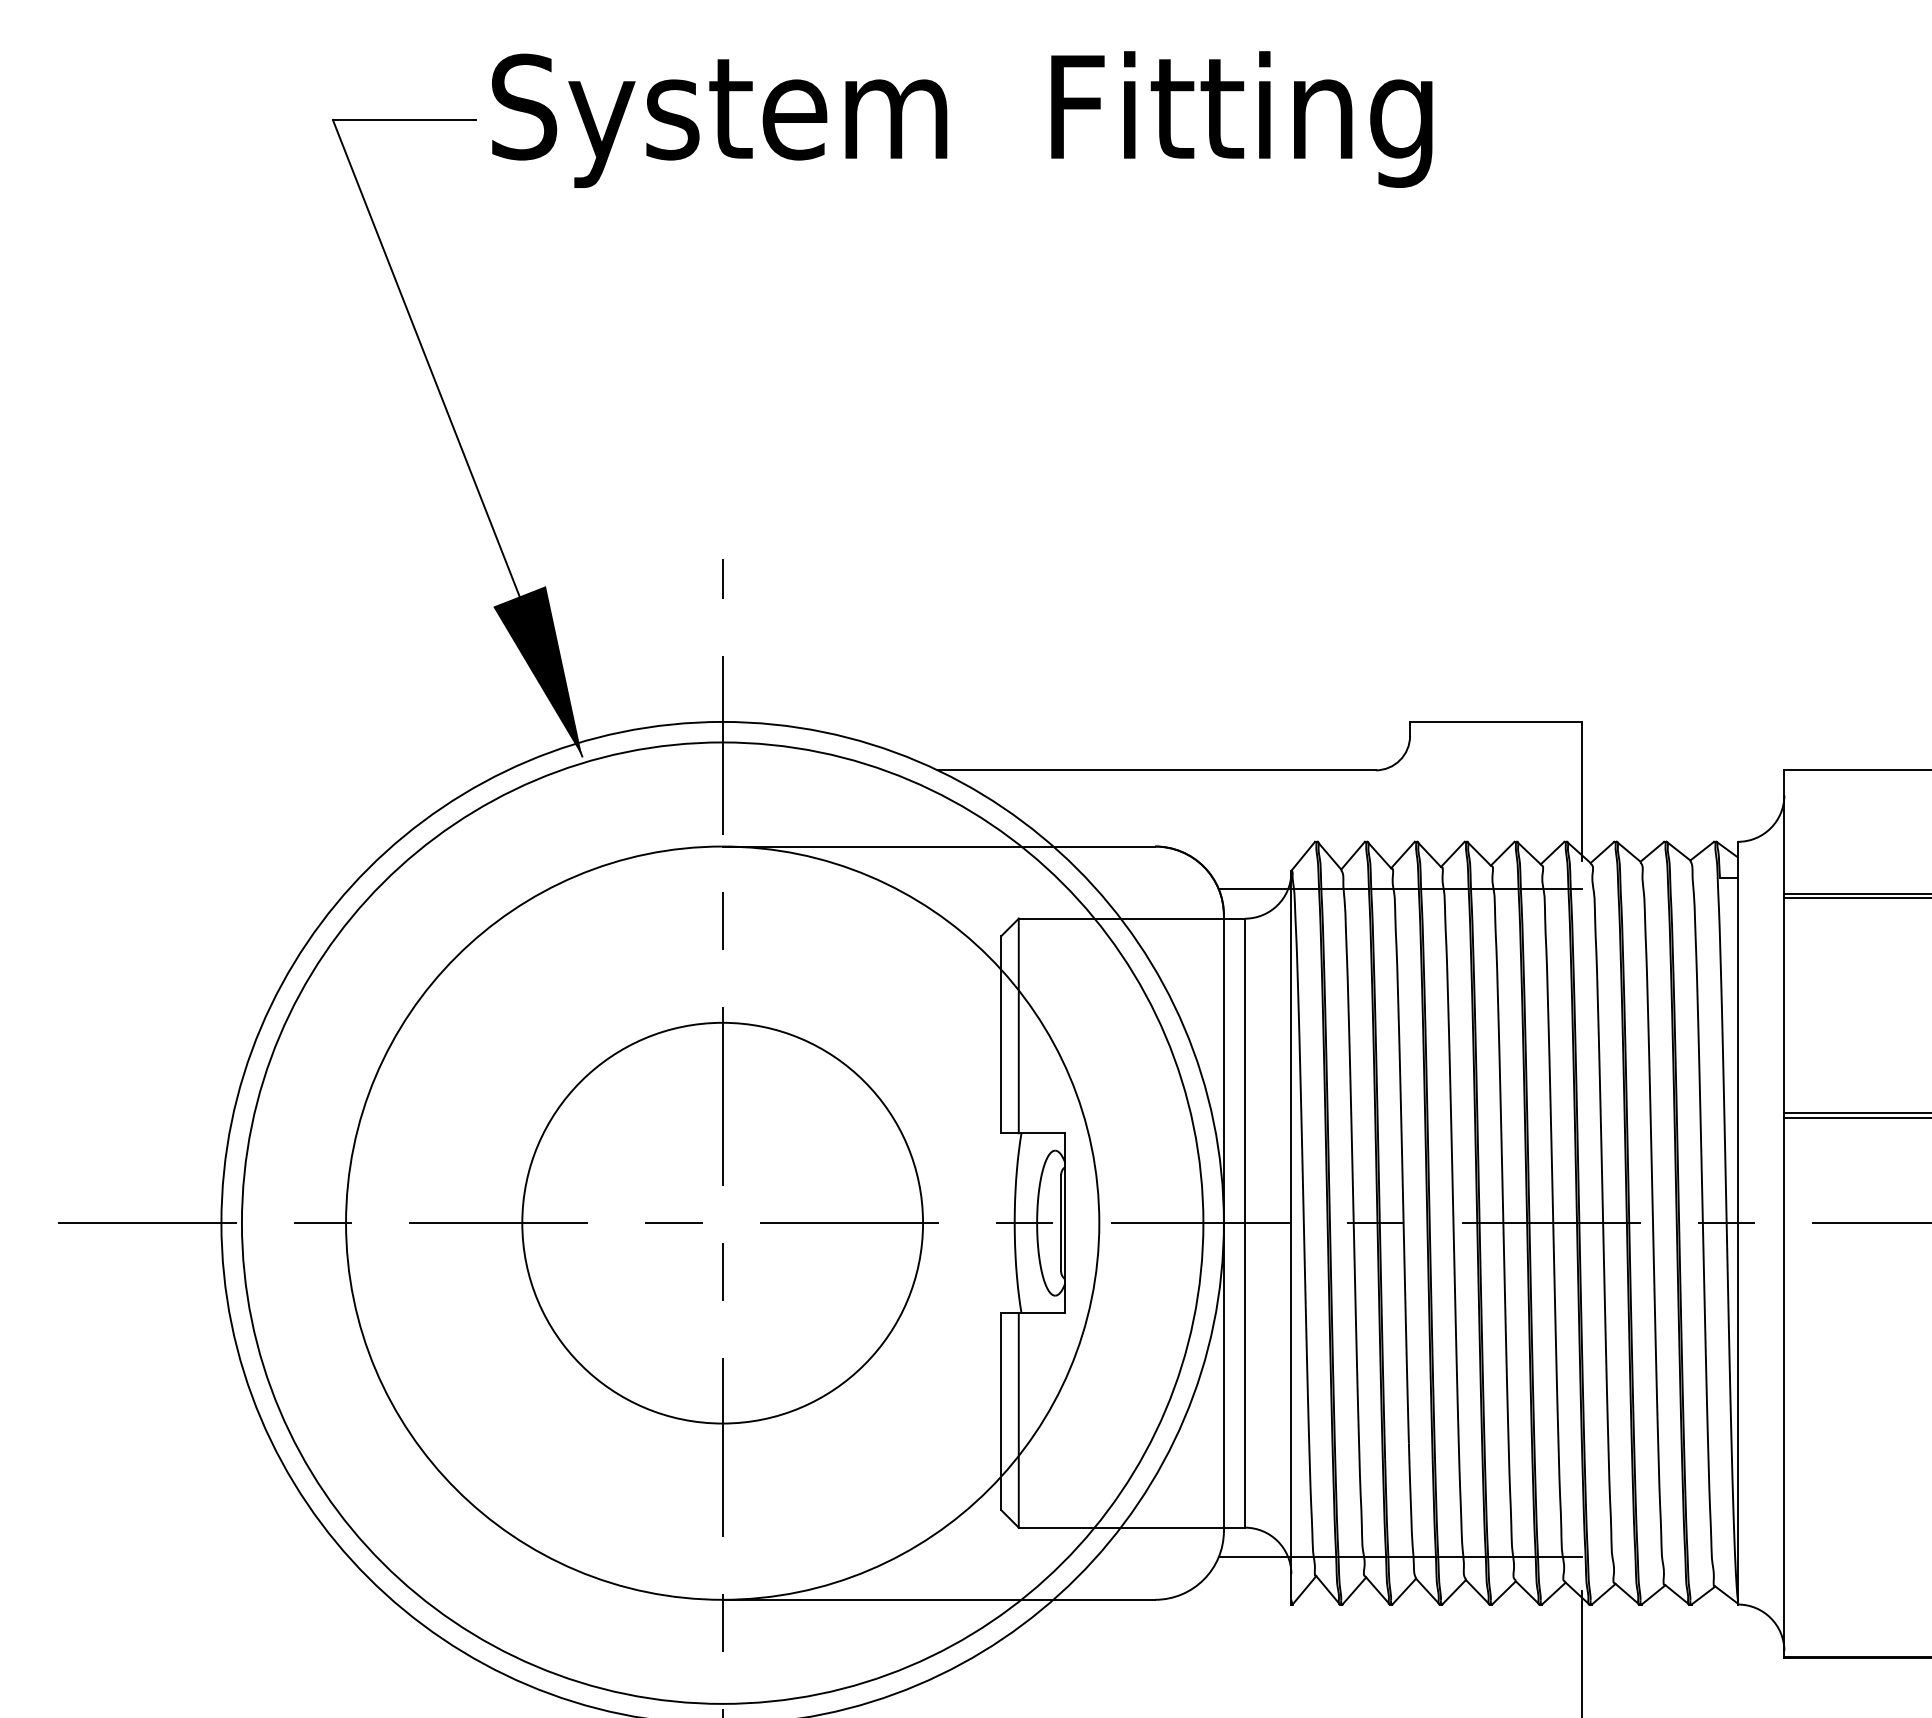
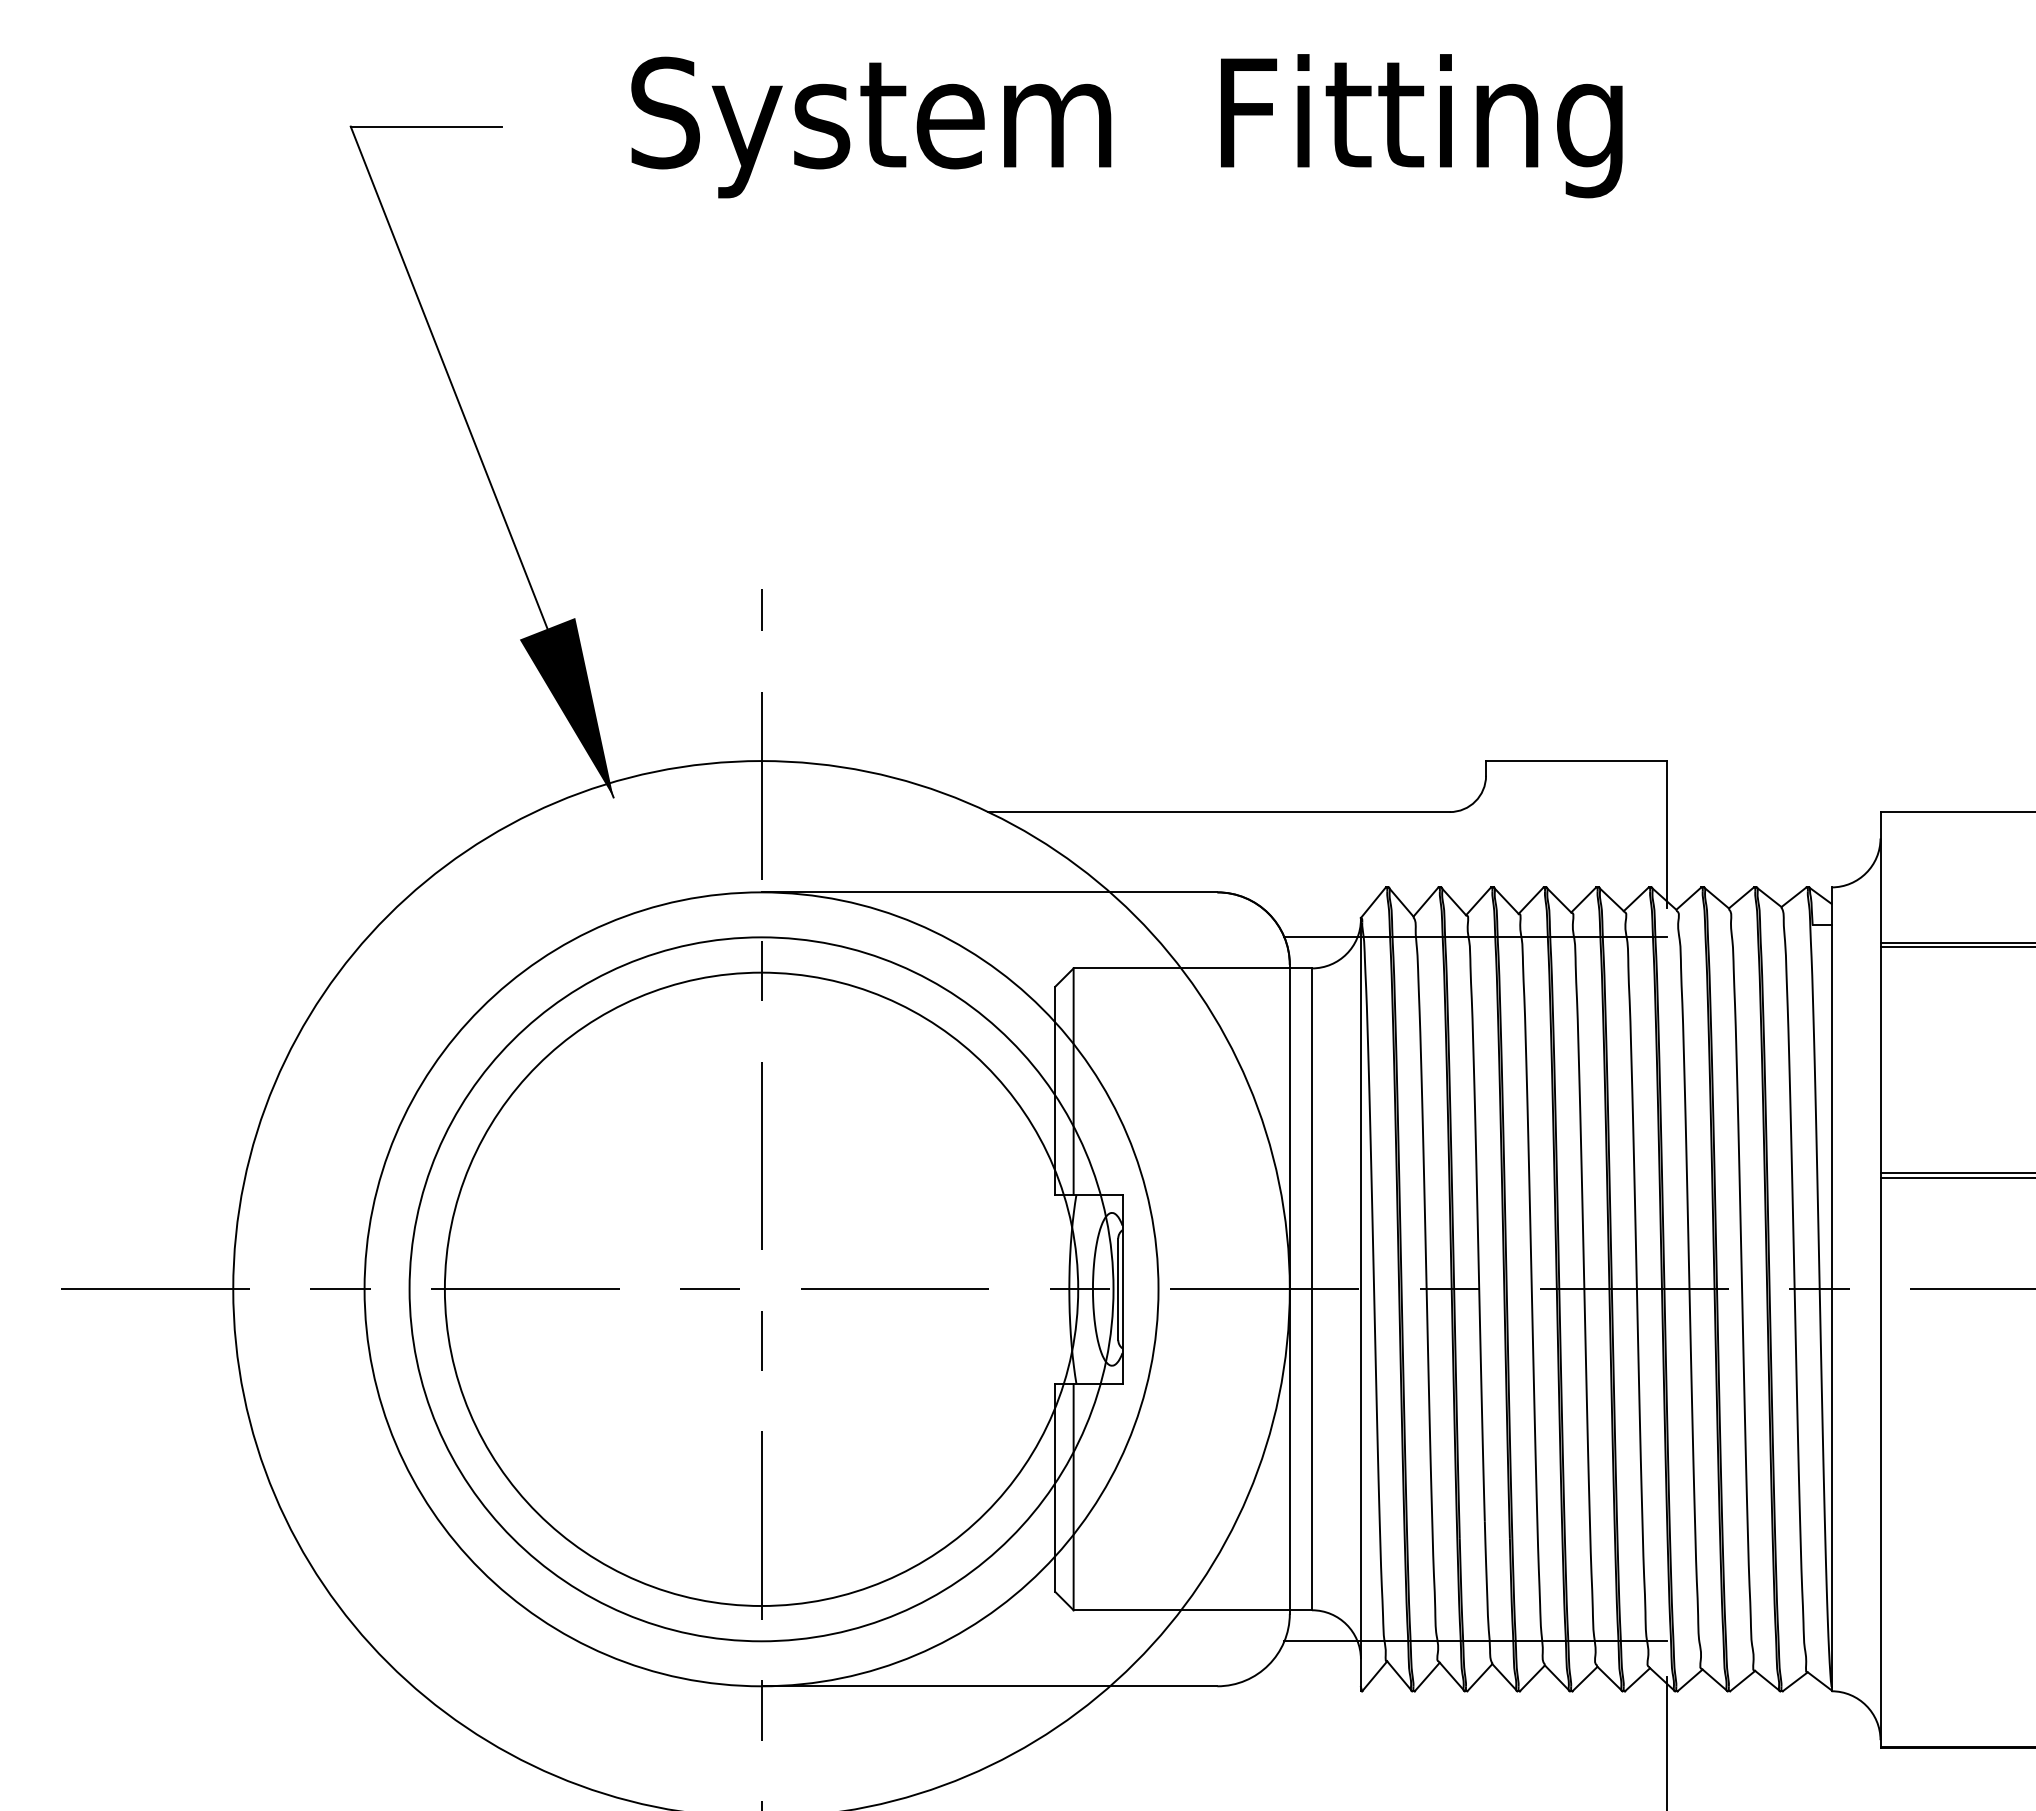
text: (961, 119) -> (1126, 126), moved
circle: (722, 1223) -> (761, 1289), size x0.62
circle: (722, 1223) -> (761, 1289), size x1.67

